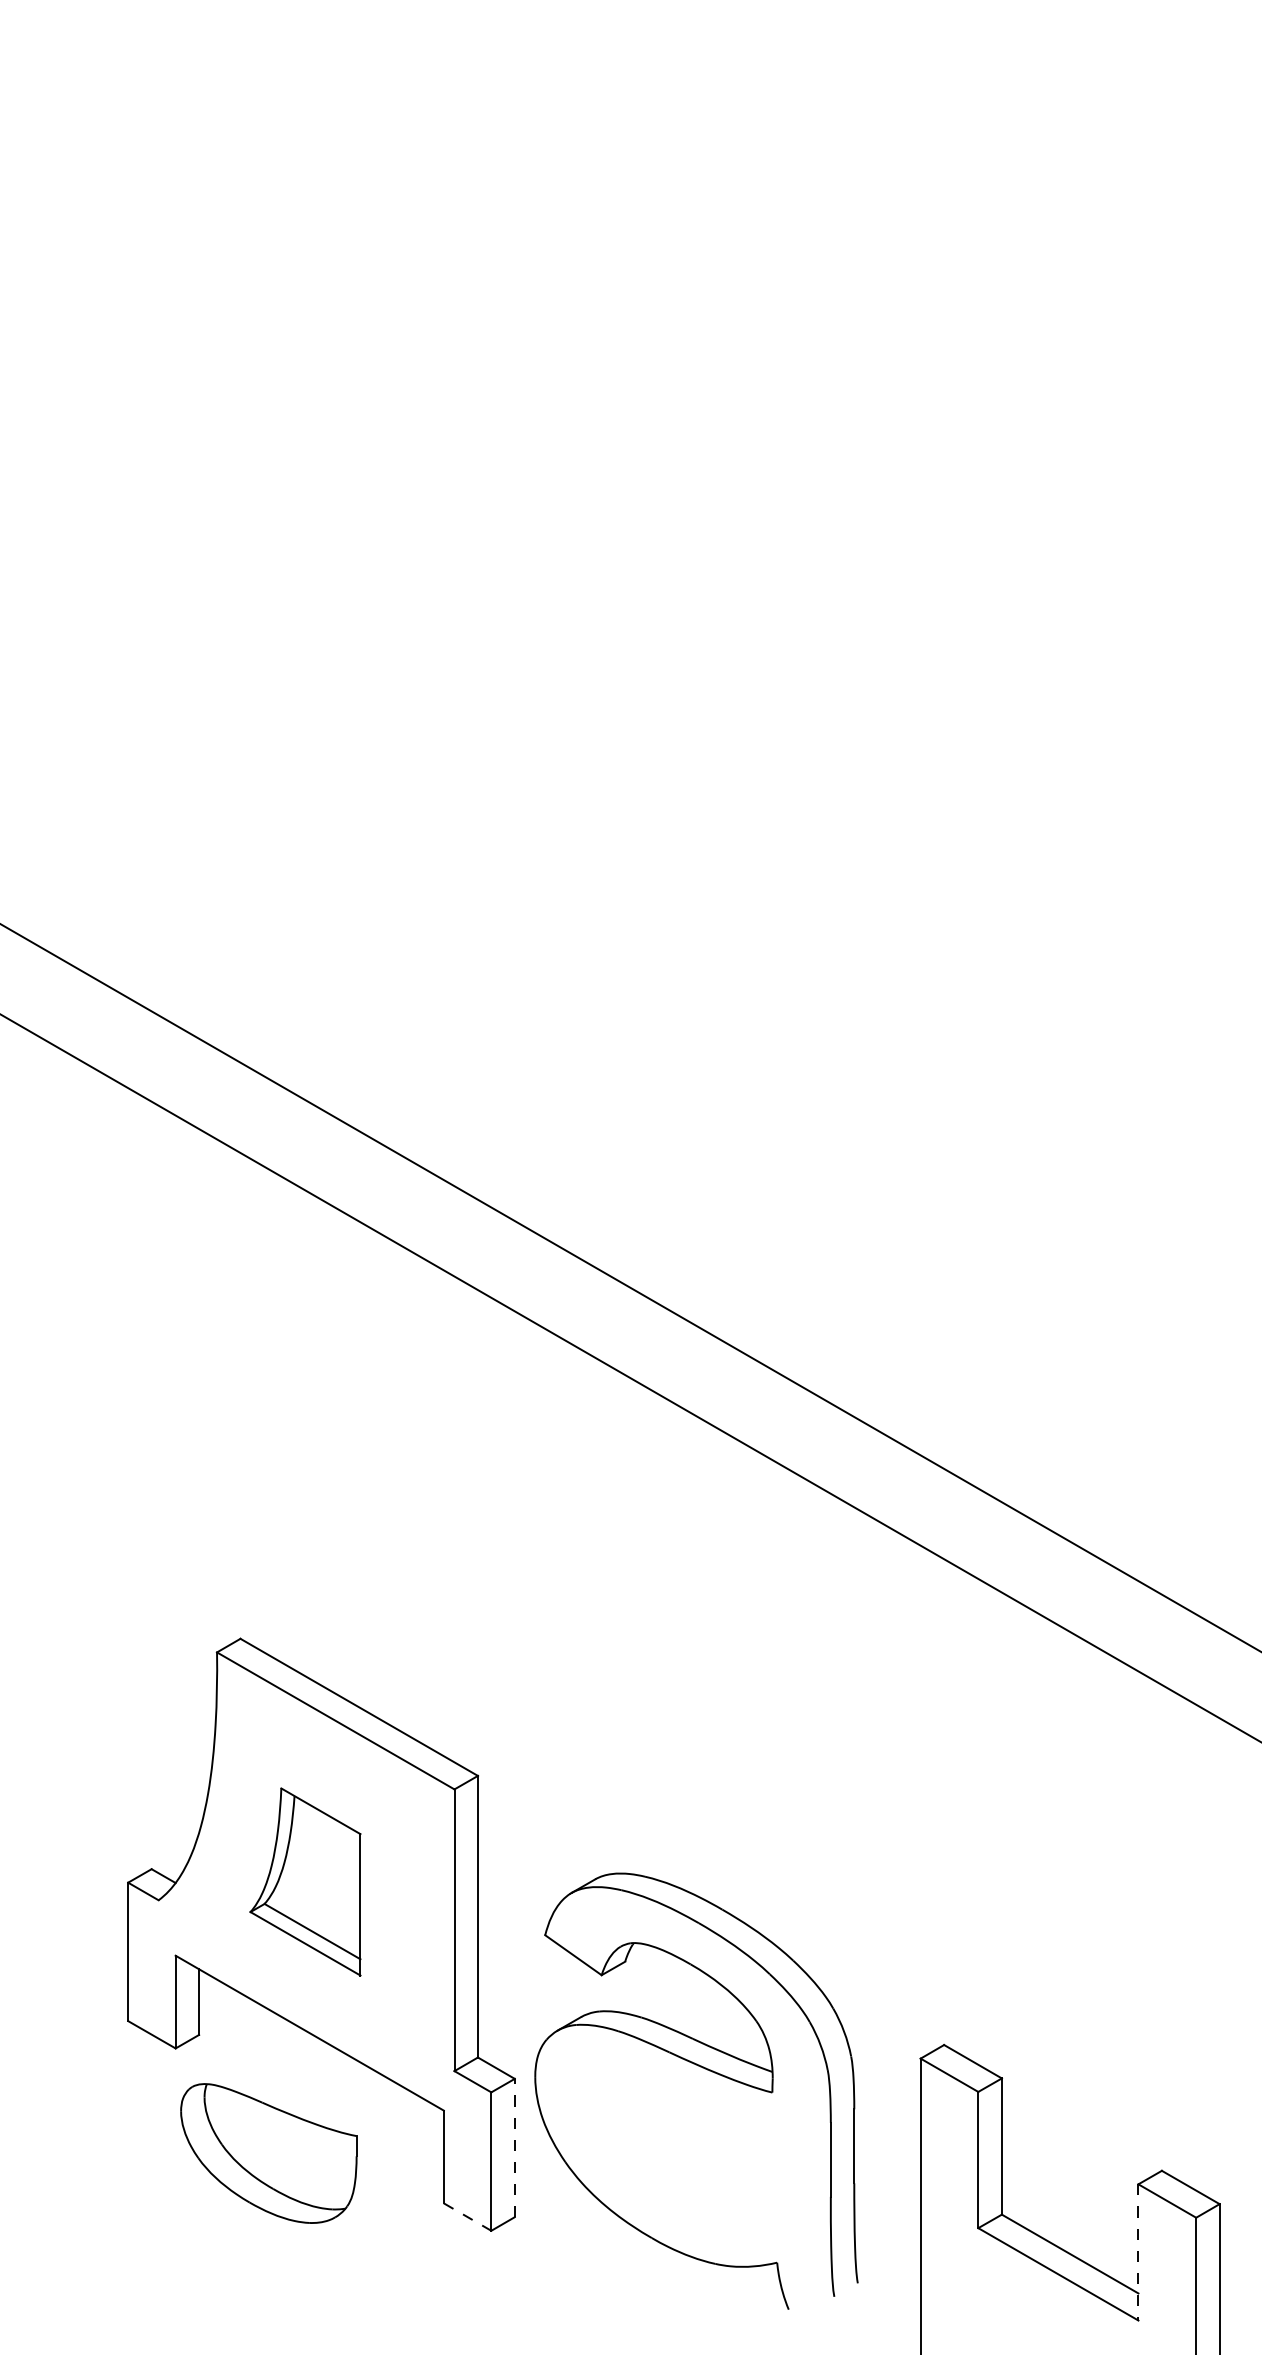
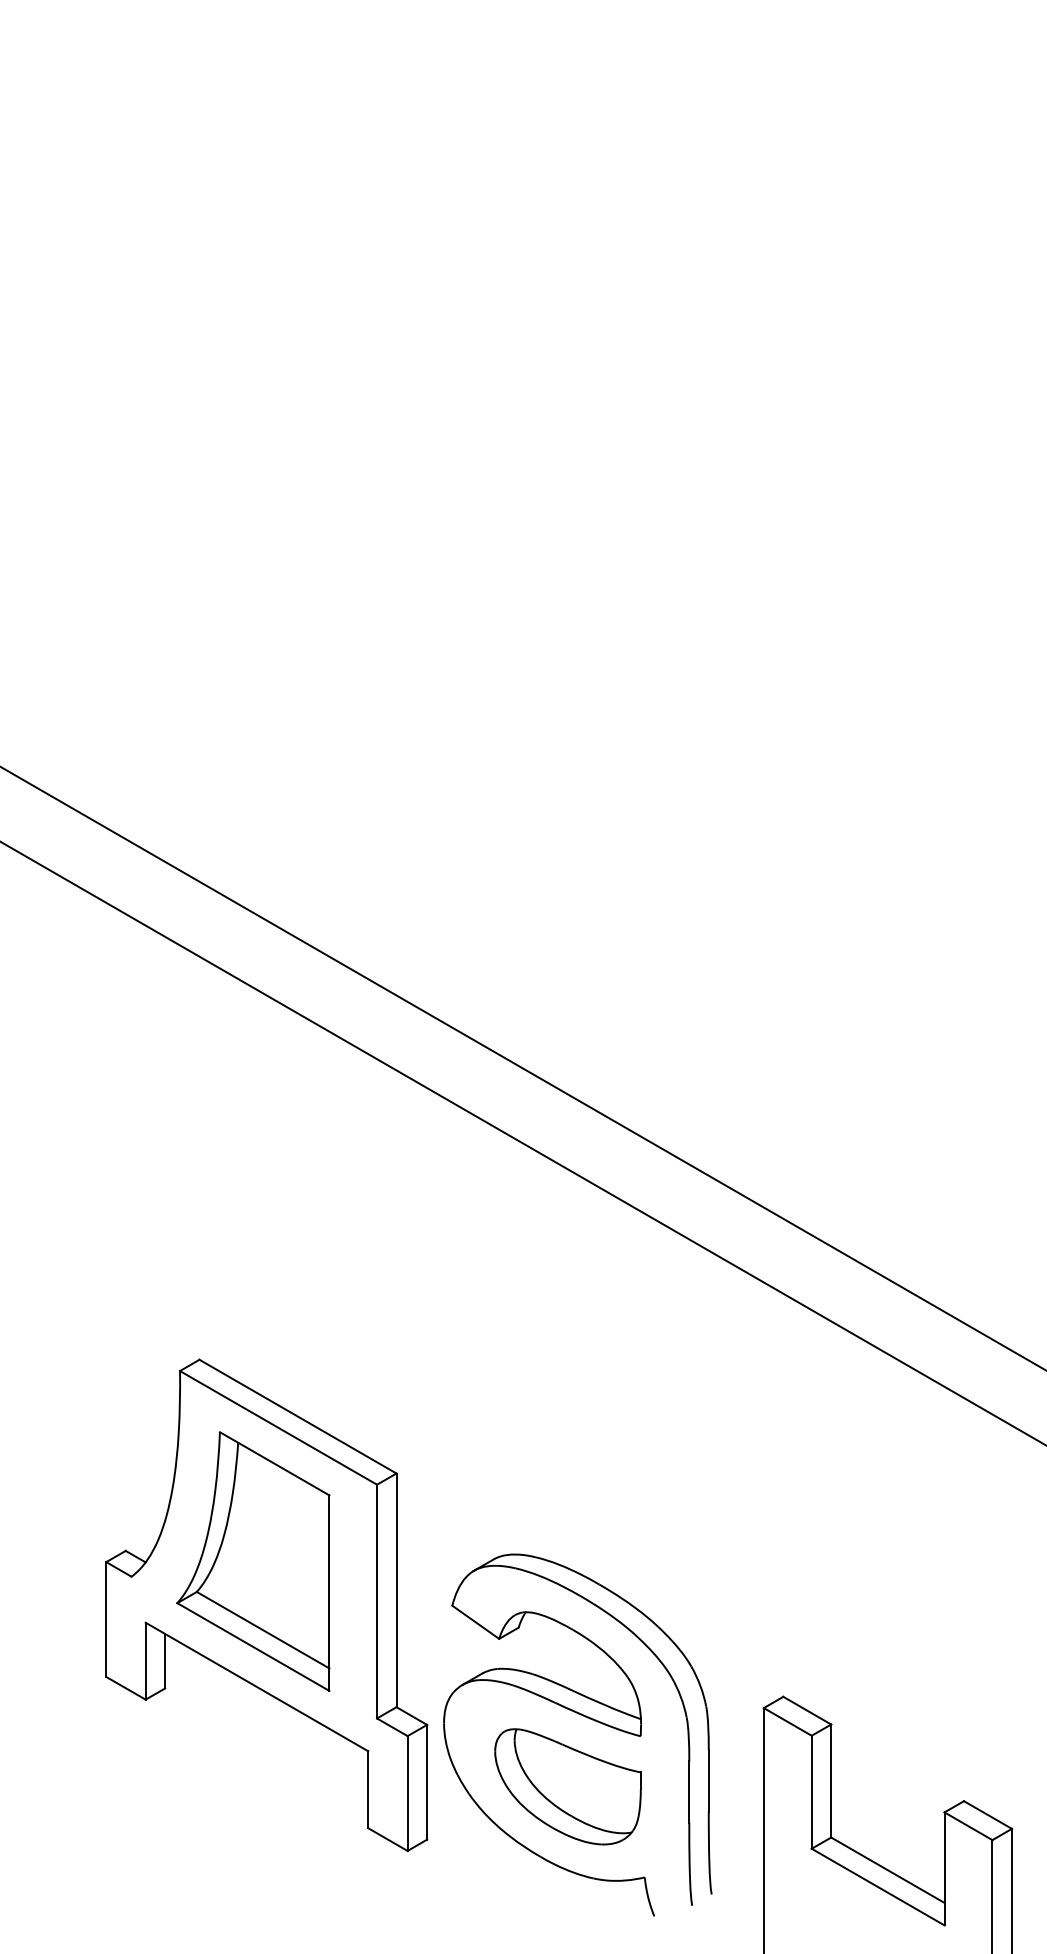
part: (305, 1881) -> (253, 1561), size x1.67
line: (515, 2147) -> (427, 1781), dashed -> solid
part: (268, 2153) -> (567, 1786), moved
line: (467, 2216) -> (387, 1839), dashed -> solid
line: (1138, 2251) -> (944, 1868), dashed -> solid

